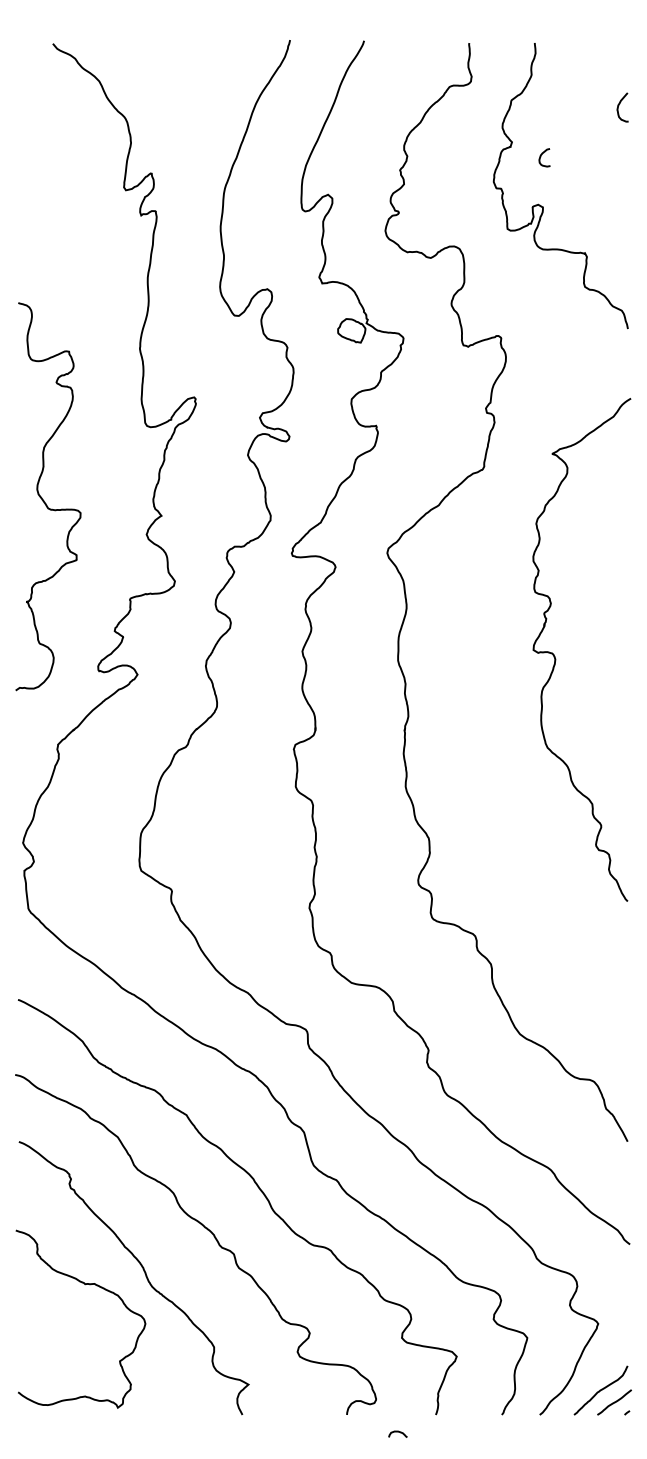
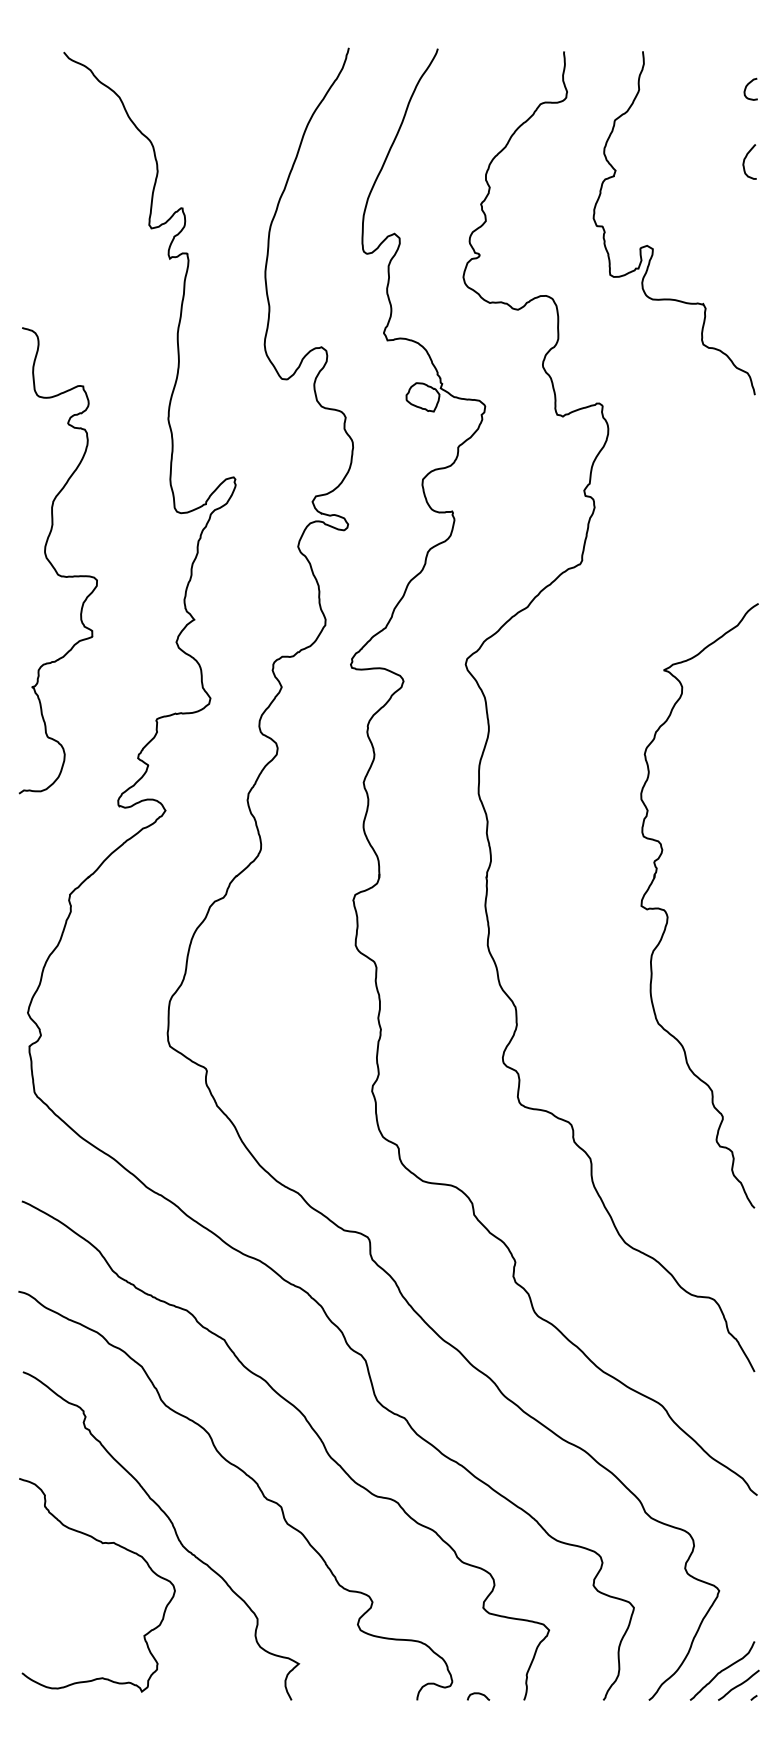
curve: (619, 105) -> (745, 159), moved
curve: (542, 154) -> (748, 85), moved
curve: (42, 498) -> (51, 562), moved
part: (556, 657) -> (668, 915), moved
curve: (397, 1432) -> (478, 1694), moved

